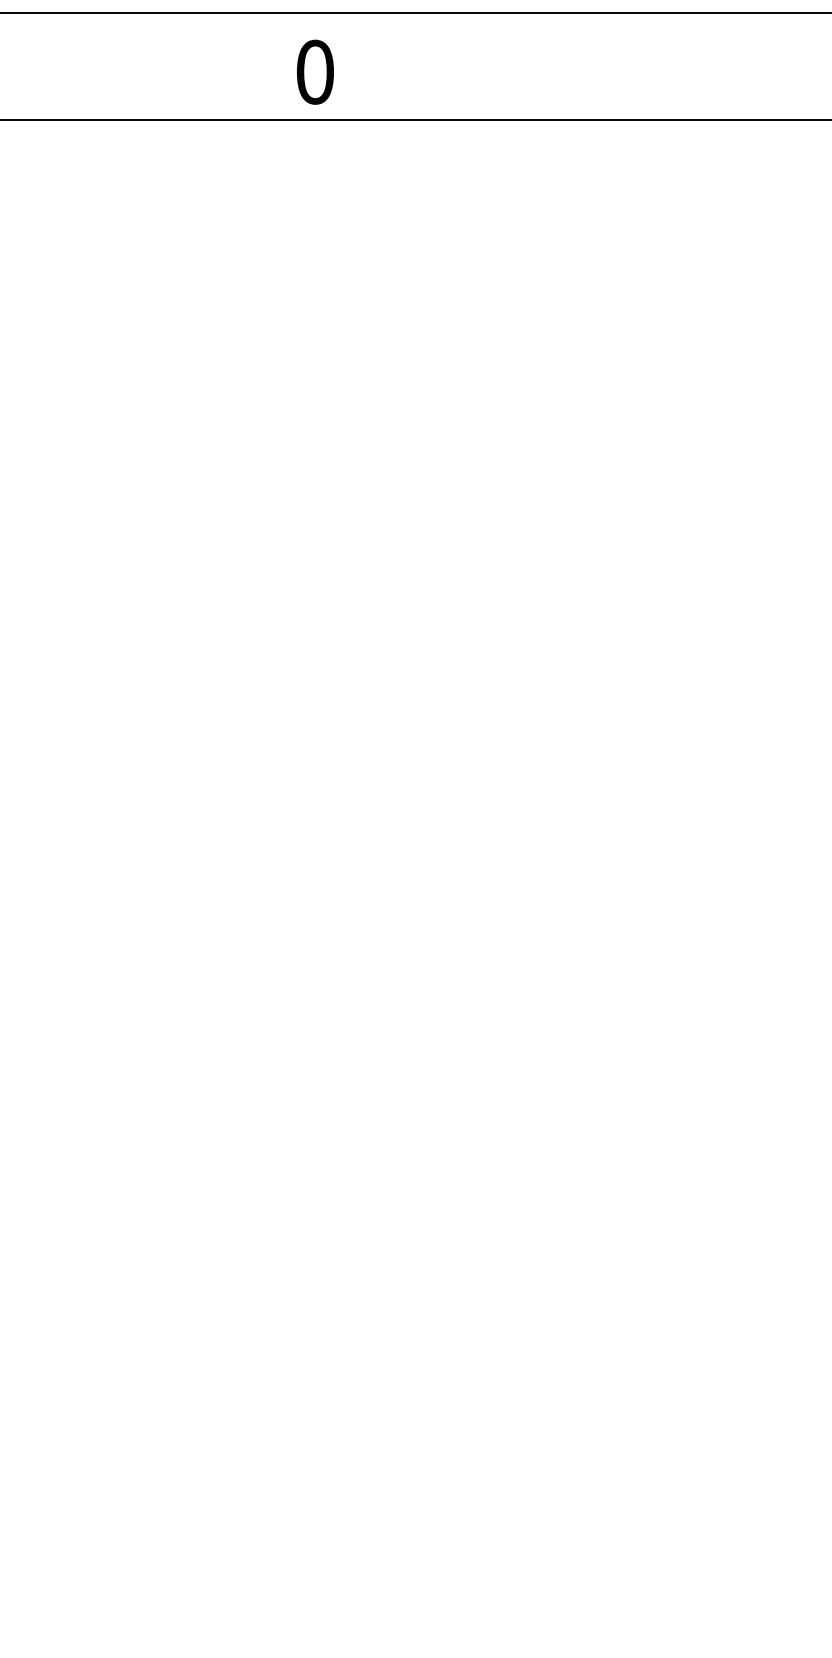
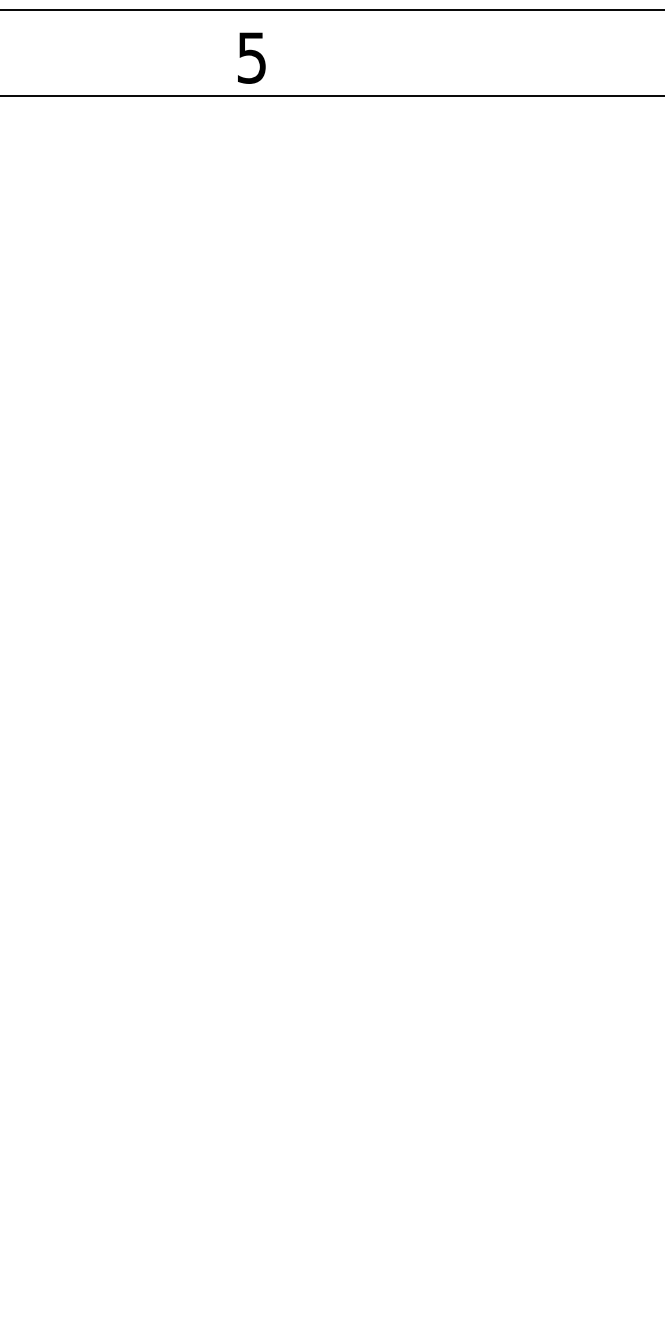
text: (315, 71) -> (252, 57), 0 -> 5

